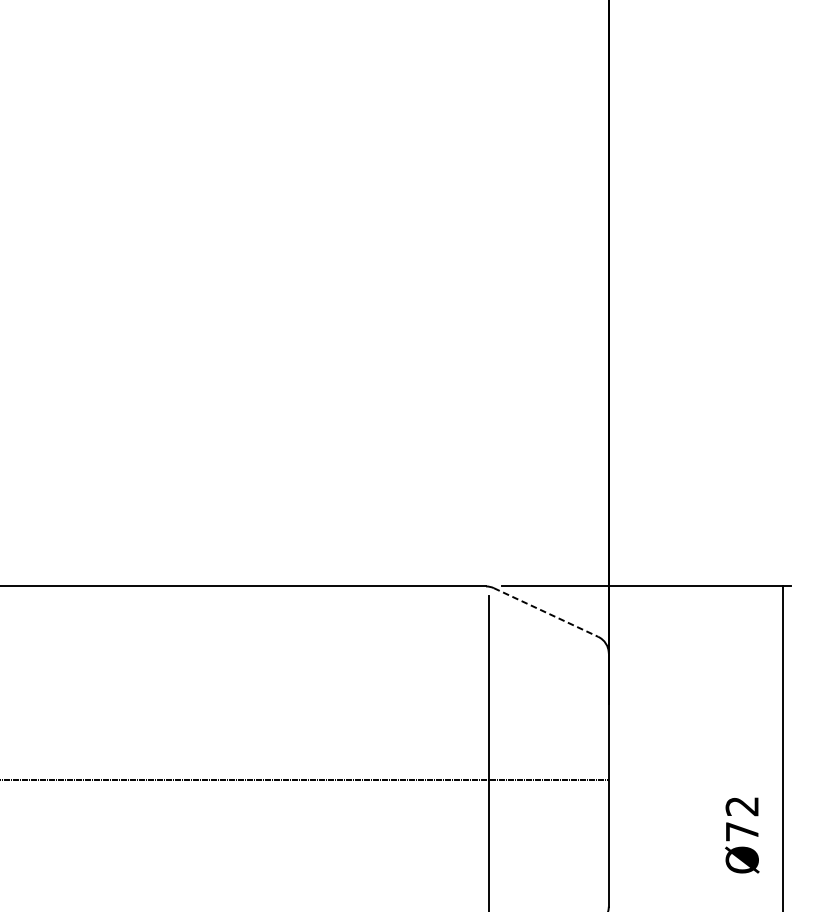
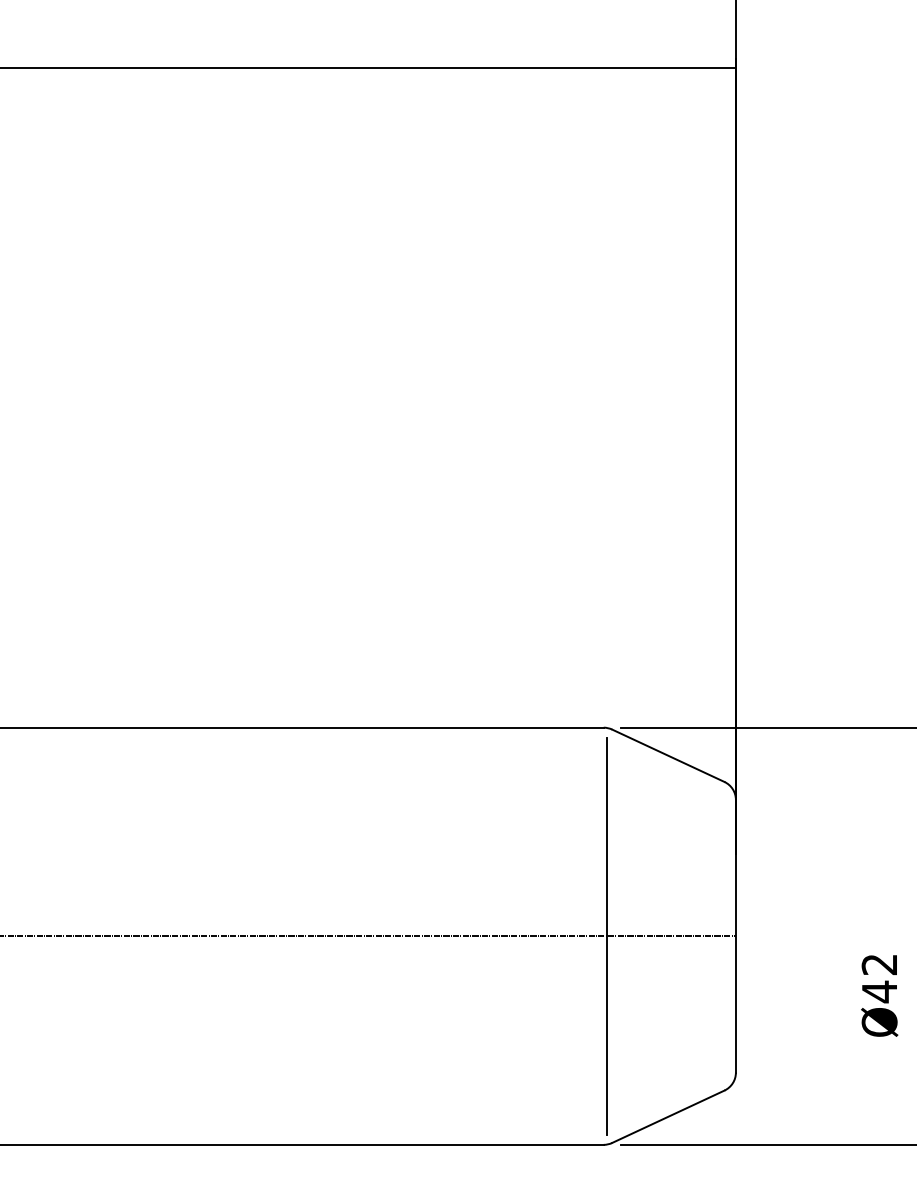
line: (546, 612) -> (668, 755), dashed -> solid
text: (742, 831) -> (879, 991), Ø72 -> Ø42

